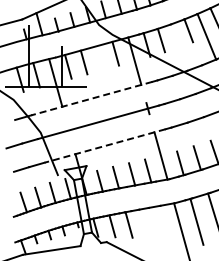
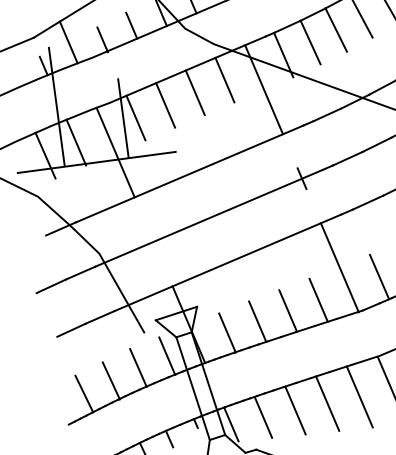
line: (175, 35) -> (336, 29), added
line: (99, 57) -> (194, 91), added
line: (91, 98) -> (189, 173), dashed -> solid
line: (105, 145) -> (228, 261), dashed -> solid
line: (161, 222) -> (358, 397), added
line: (145, 223) -> (327, 403), added

